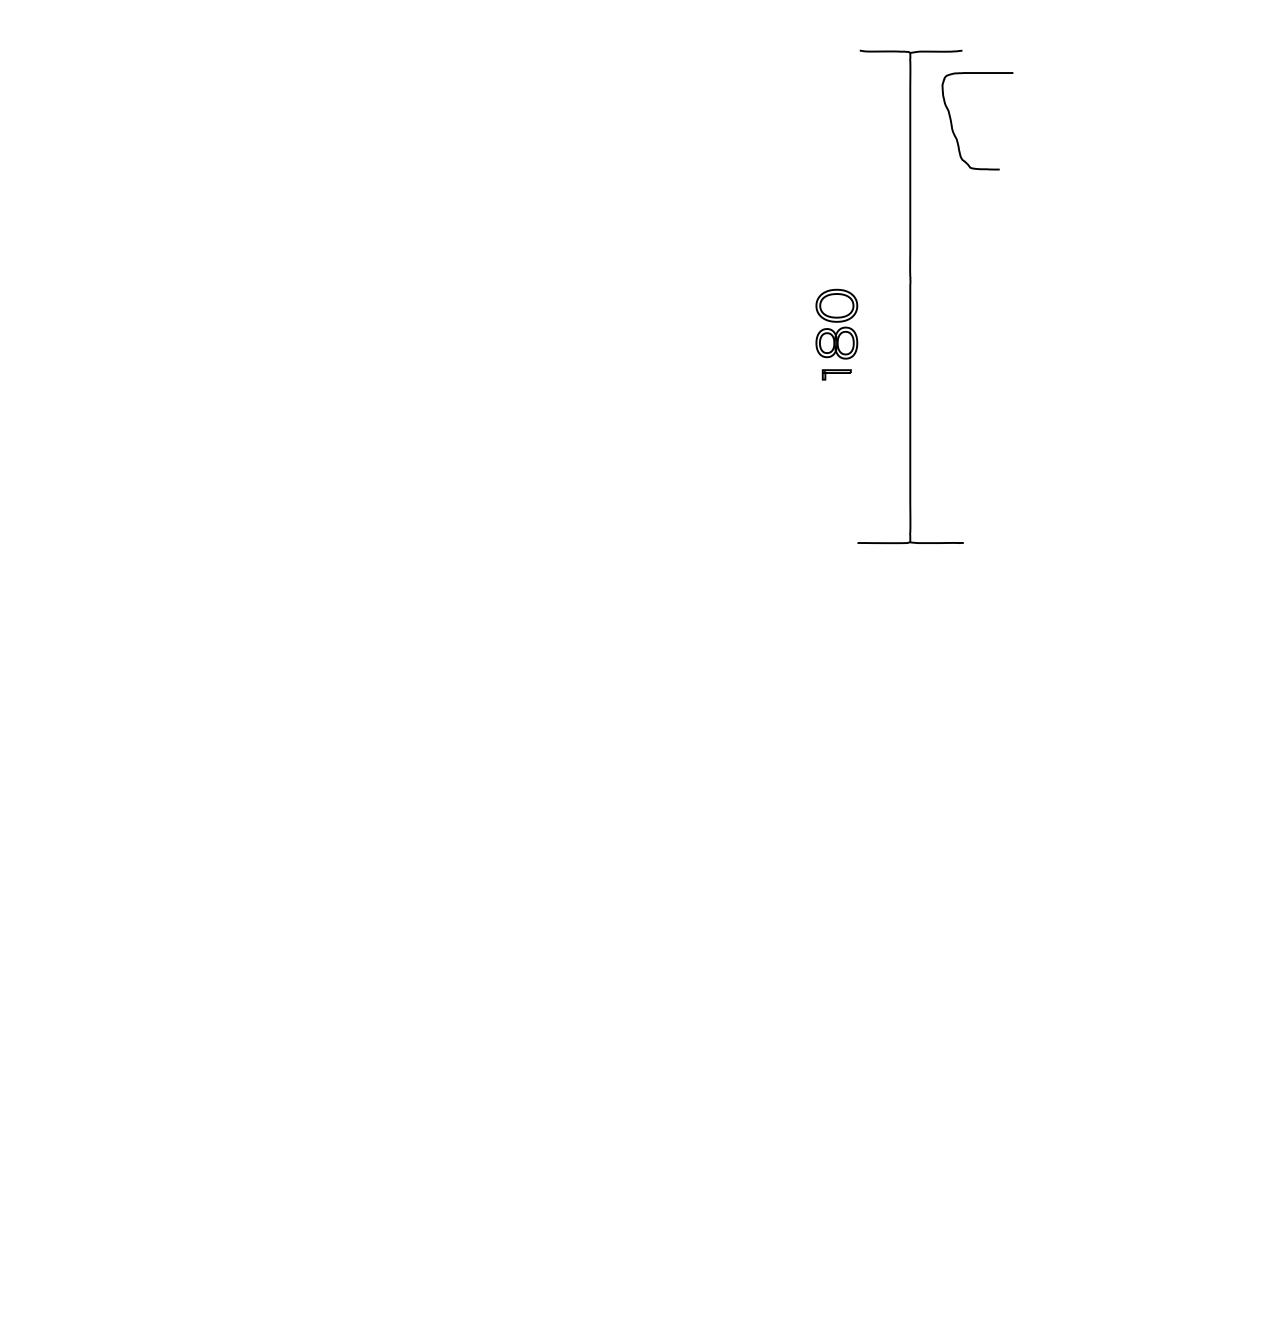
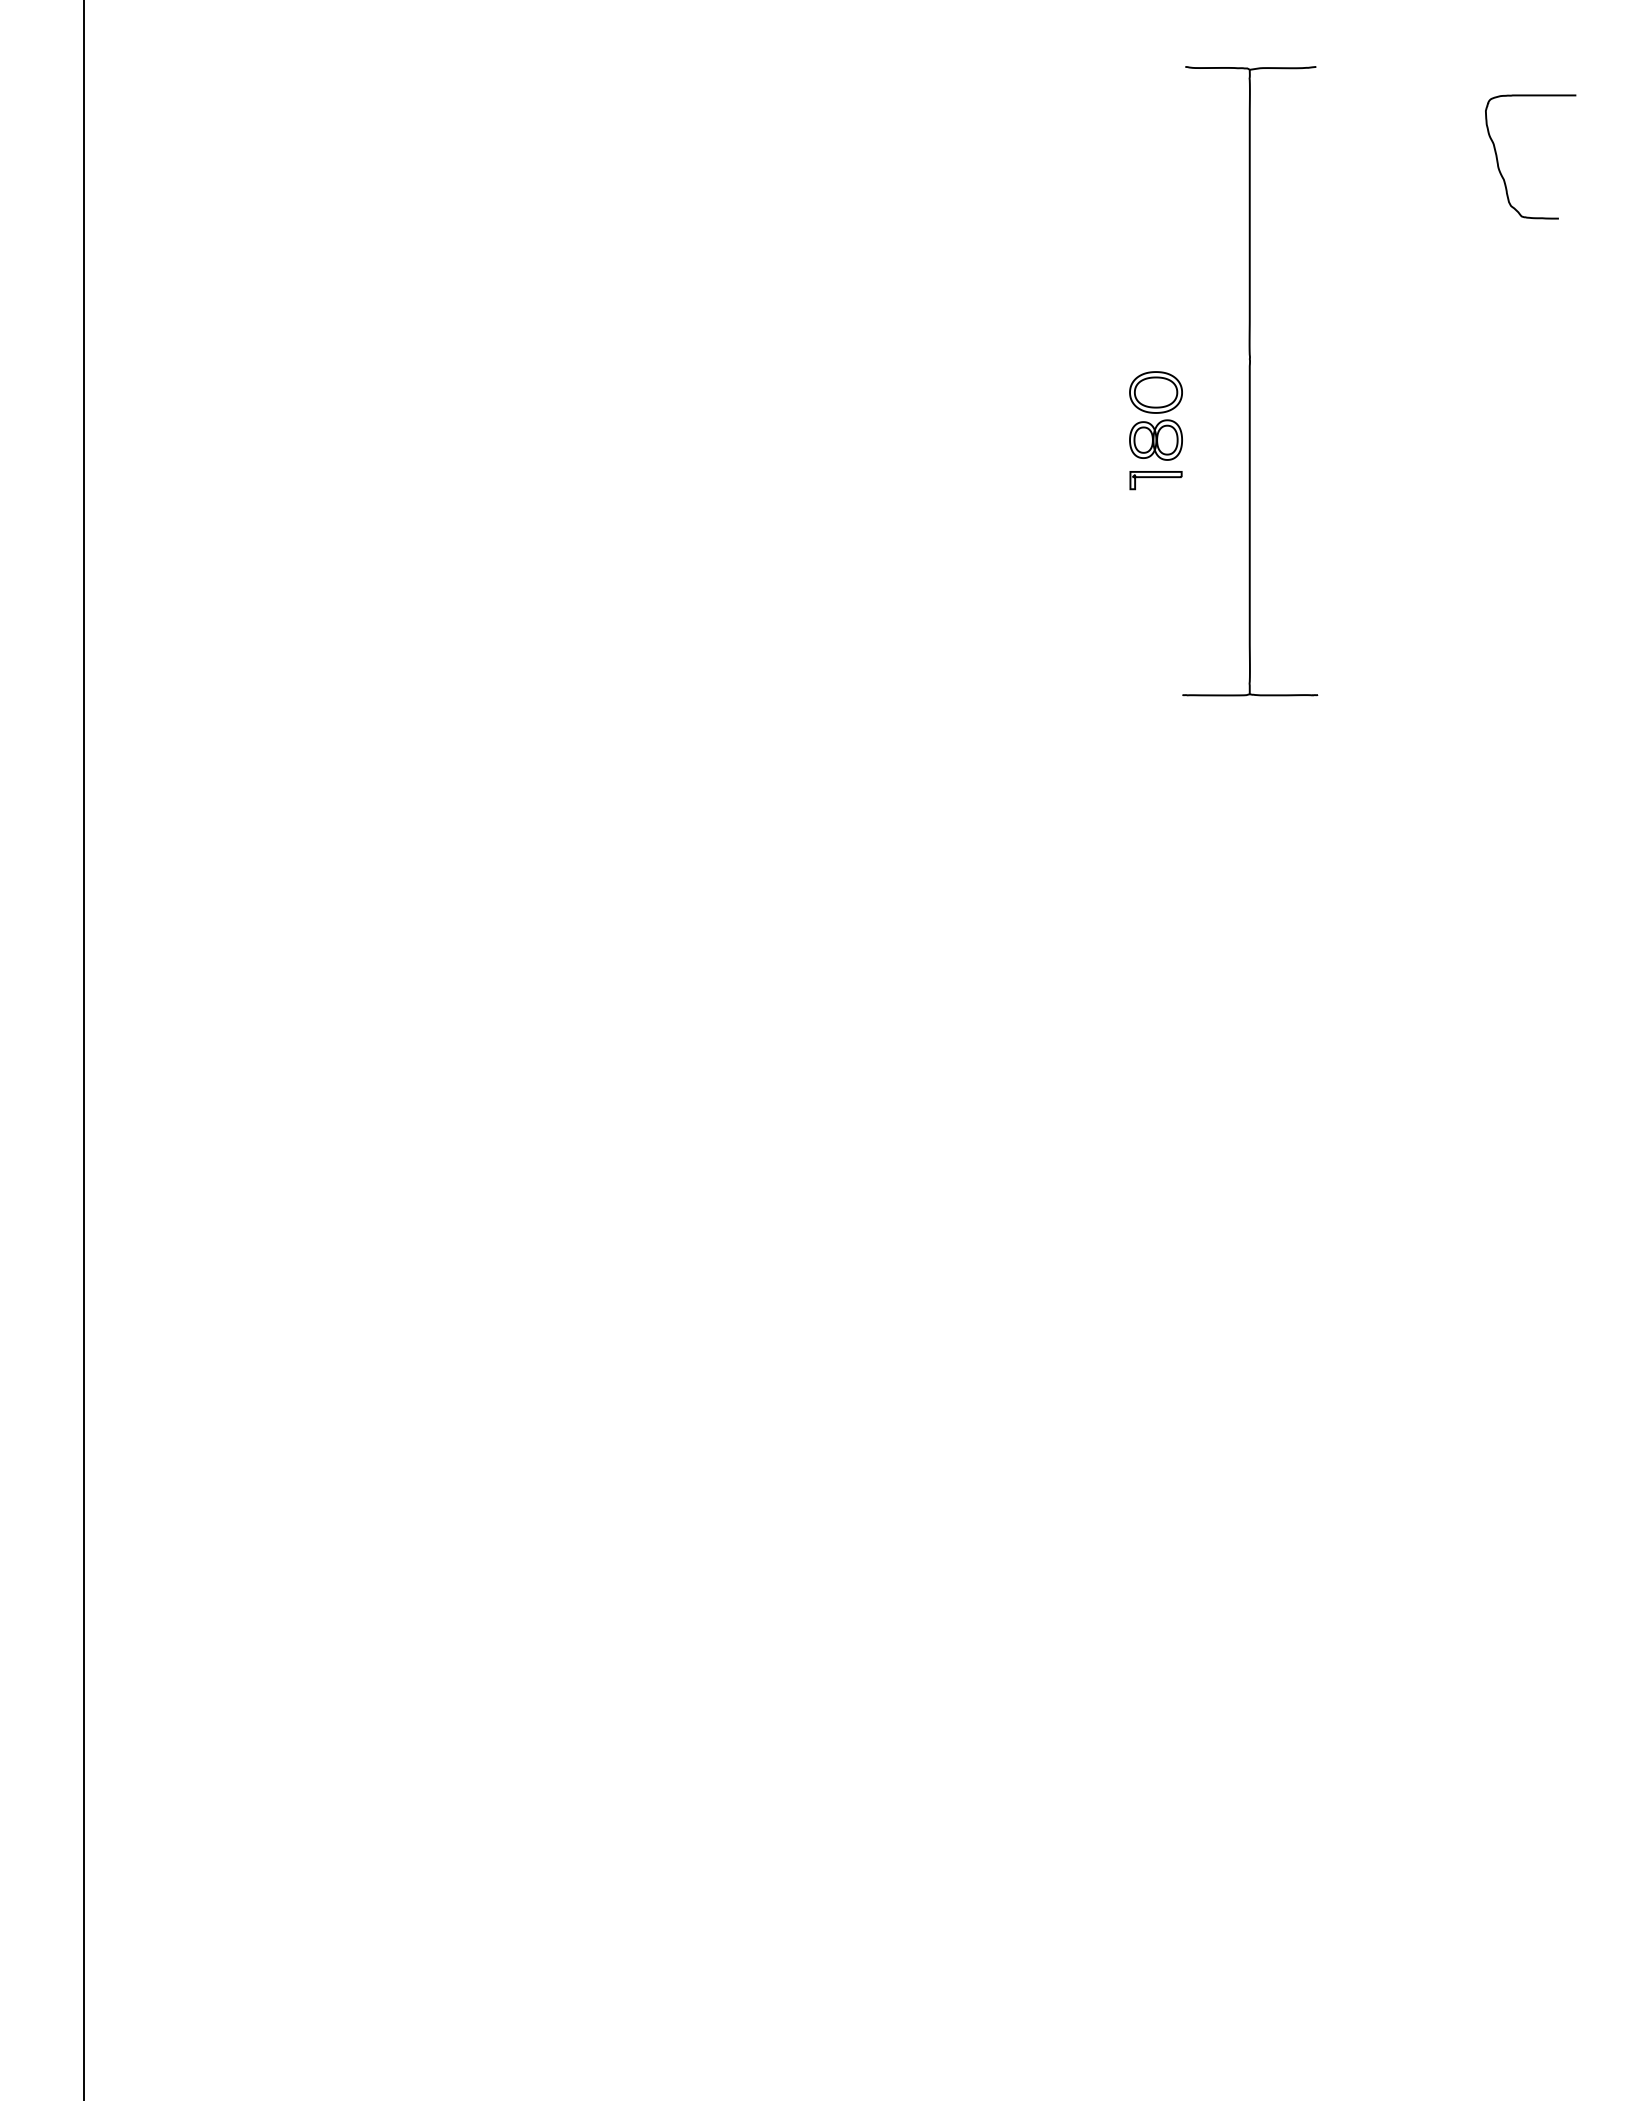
curve: (952, 124) -> (1498, 160), moved
part: (836, 374) -> (1155, 480), size x1.43

